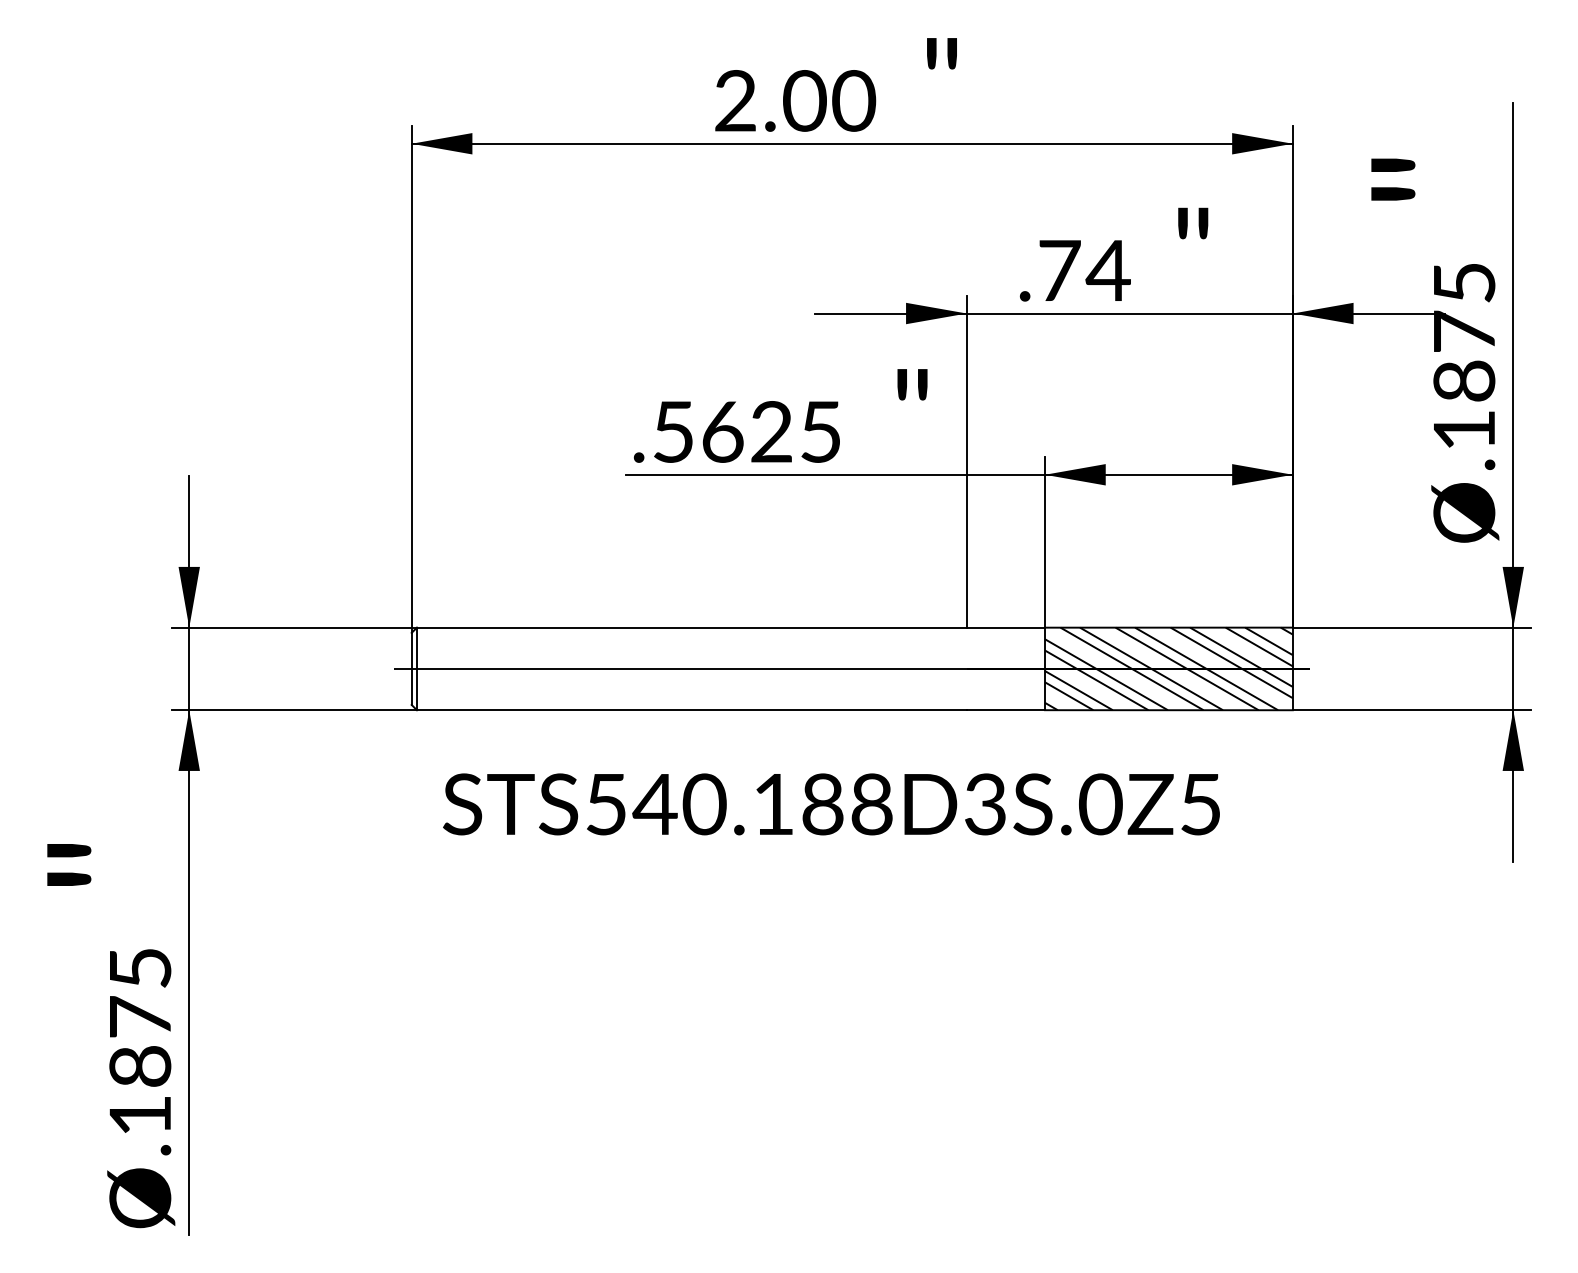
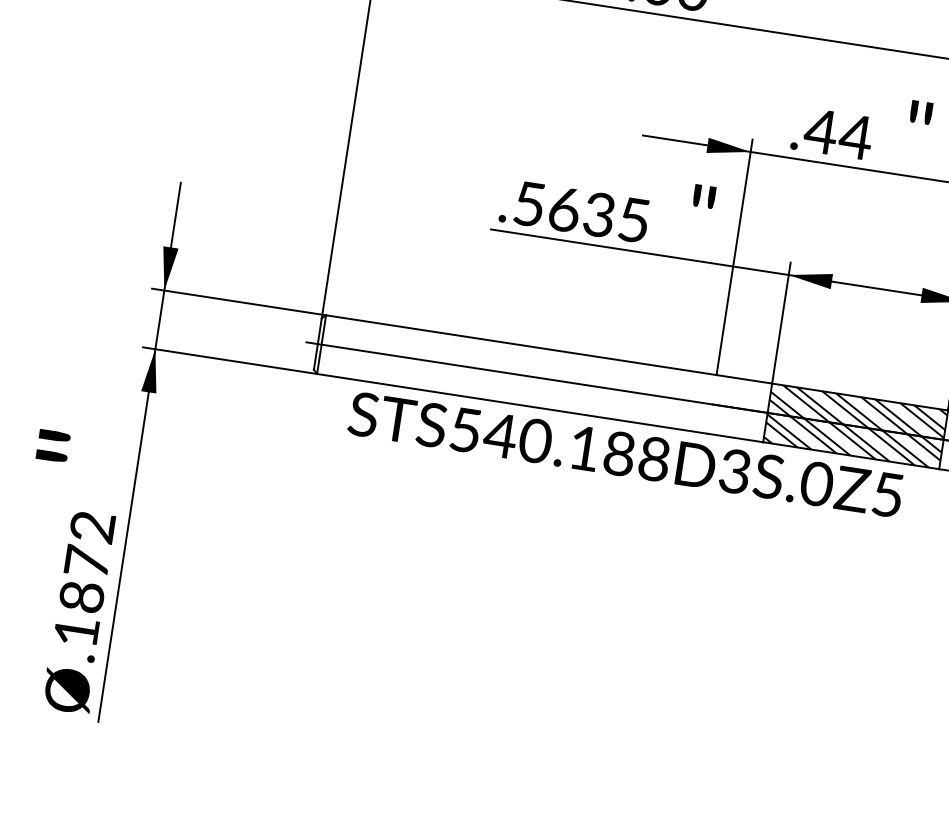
text: (1058, 270) -> (820, 131), .74 -> .44
text: (771, 432) -> (599, 215), .5625 -> .5635
text: (831, 804) -> (625, 454), moved
text: (140, 968) -> (92, 527), .1875 -> .1872

